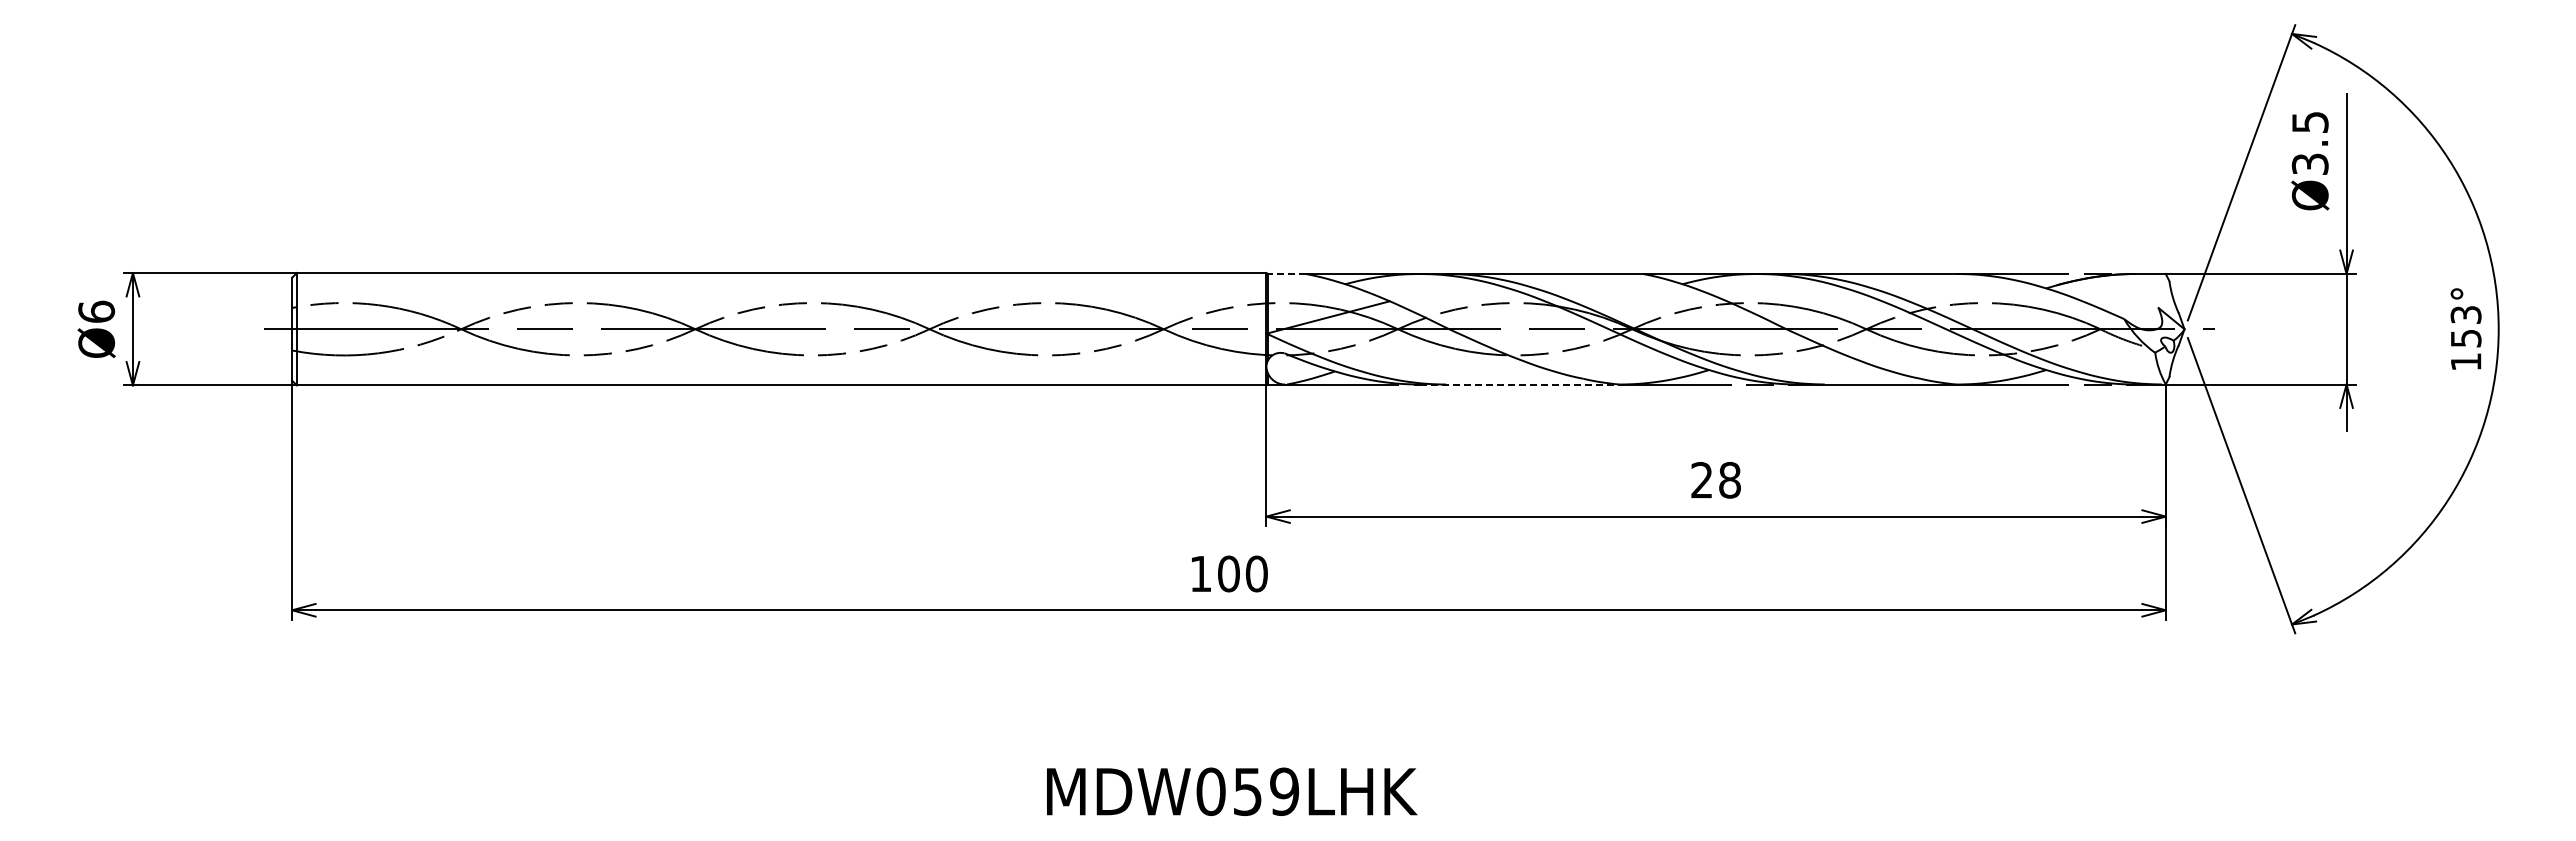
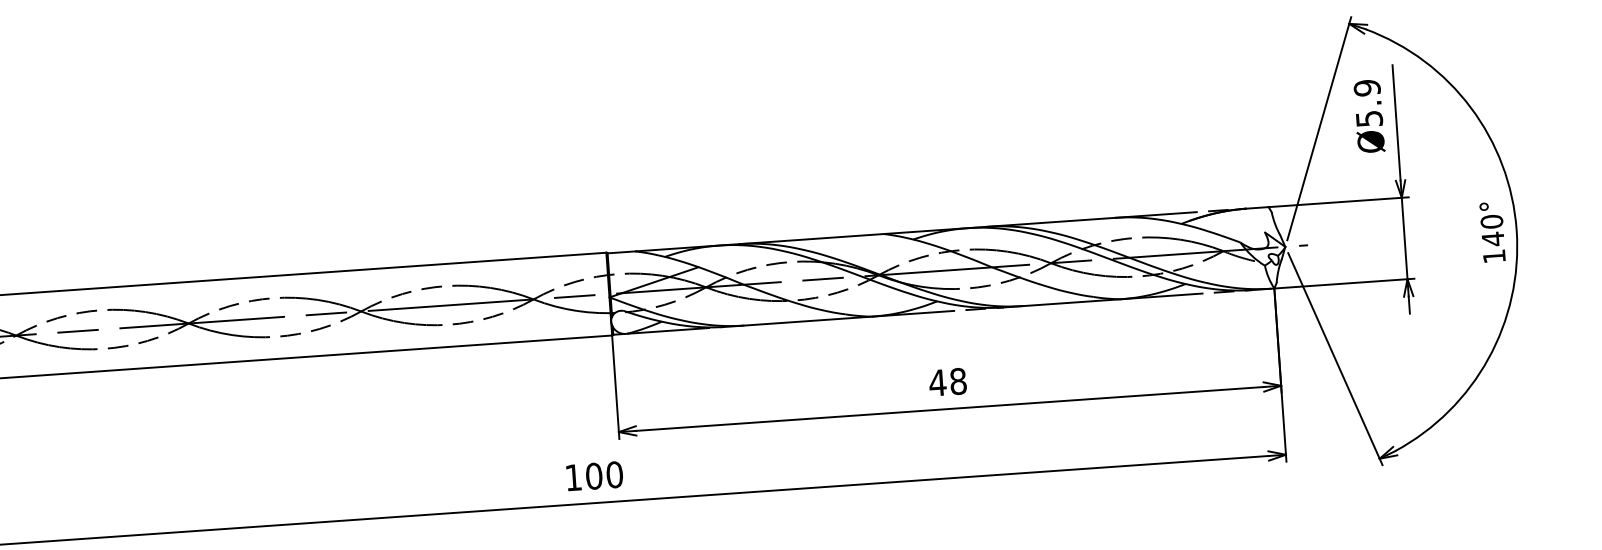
text: (2309, 142) -> (1367, 102), Ø3.5 -> Ø5.9
line: (1286, 273) -> (621, 252), dashed -> solid
text: (2465, 326) -> (1492, 230), 153° -> 140°
line: (1520, 384) -> (799, 321), dashed -> solid
text: (1701, 479) -> (937, 382), 28 -> 48

